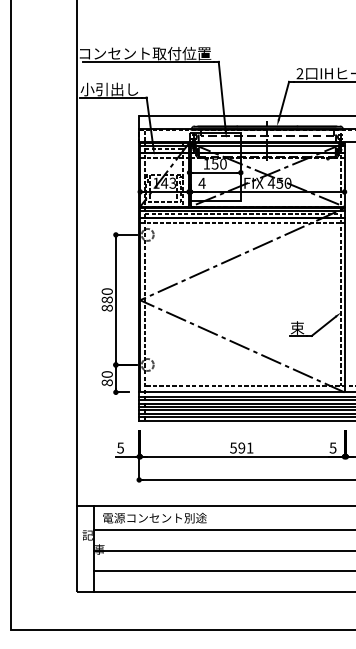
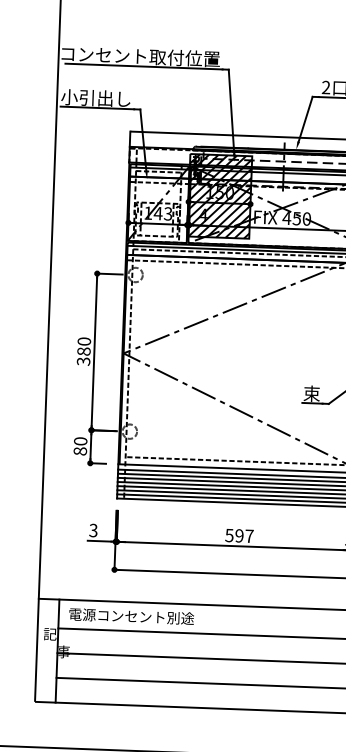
hatch: (214, 166) -> (219, 195), added
text: (106, 307) -> (82, 360), 880 -> 380
text: (120, 447) -> (93, 529), 5 -> 3
text: (249, 447) -> (248, 535), 591 -> 597

